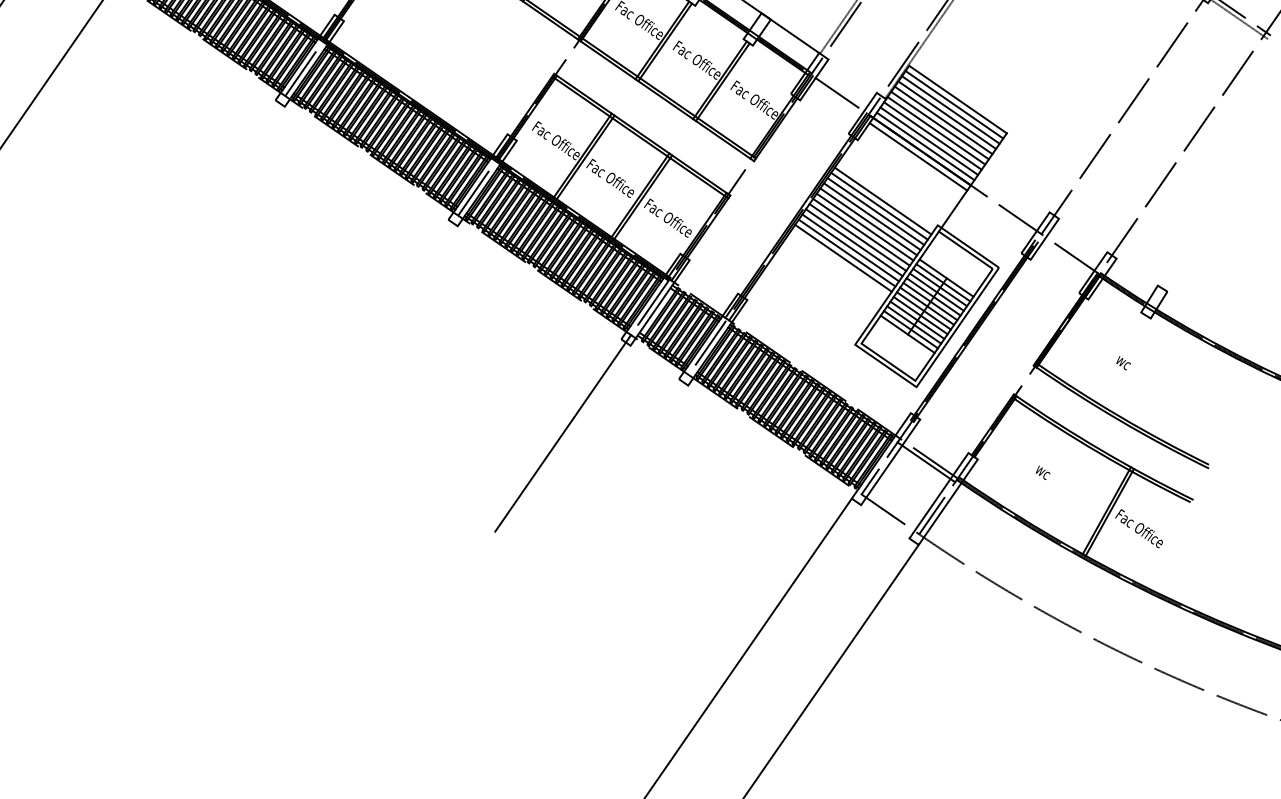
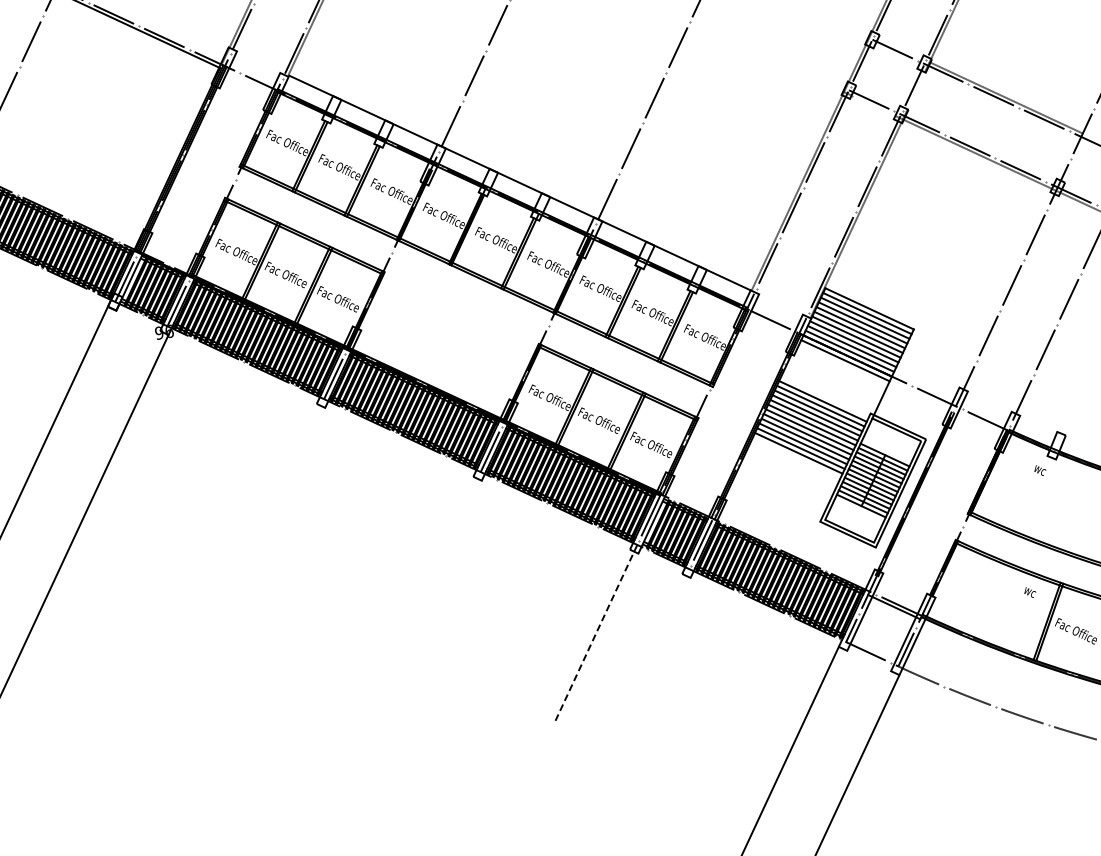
text: (1123, 363) -> (1040, 470), moved
line: (562, 433) -> (595, 634), solid -> dashed
text: (1043, 472) -> (1030, 592), moved

